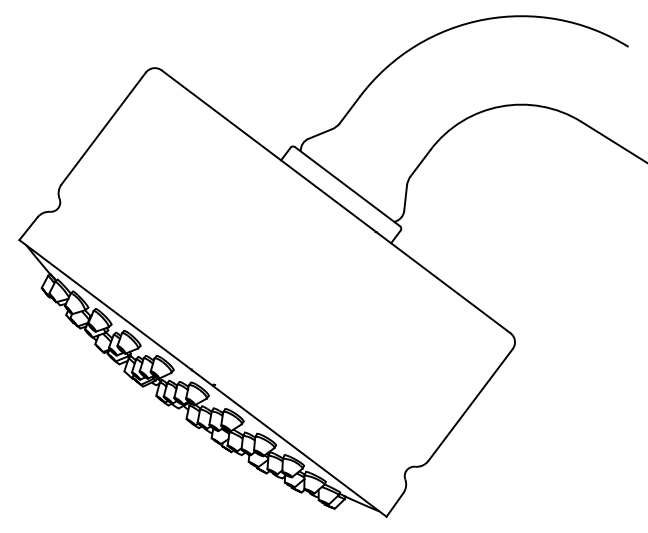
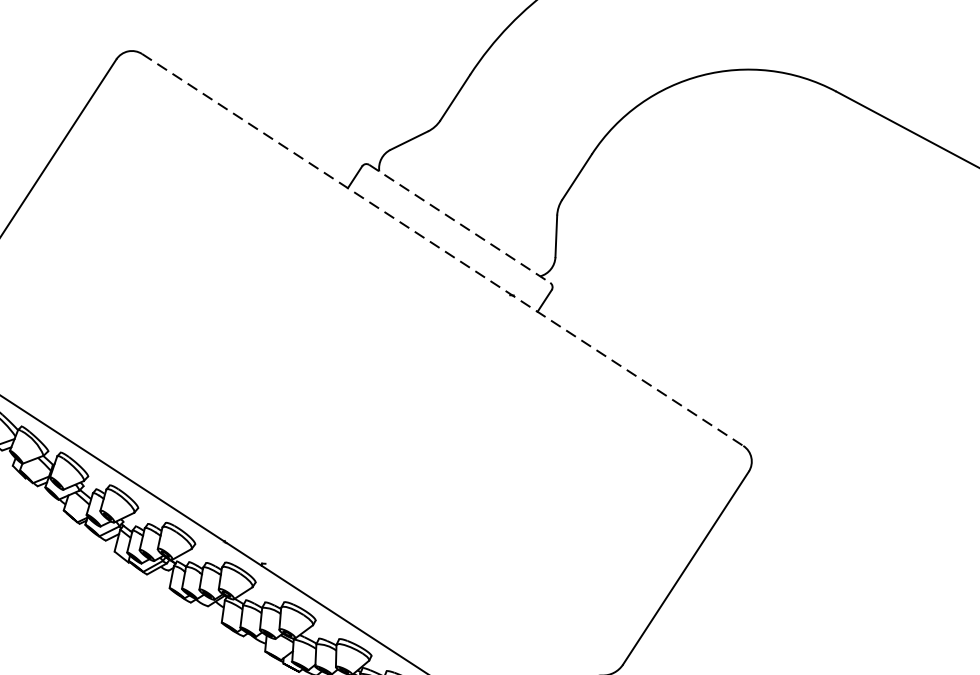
line: (347, 186) -> (459, 223), solid -> dashed
line: (336, 202) -> (443, 251), solid -> dashed

